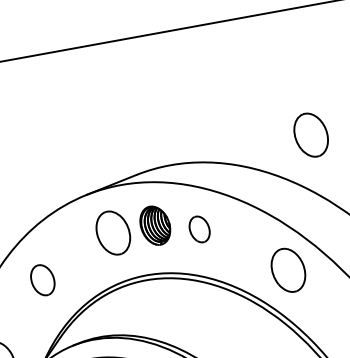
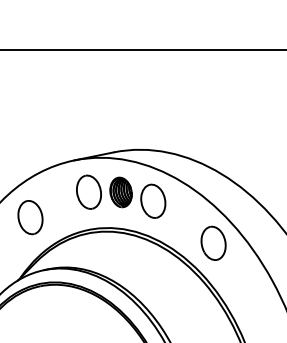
part: (310, 134) -> (248, 145), removed
part: (199, 228) -> (153, 200), size x1.67
part: (42, 279) -> (30, 217), size x1.43

